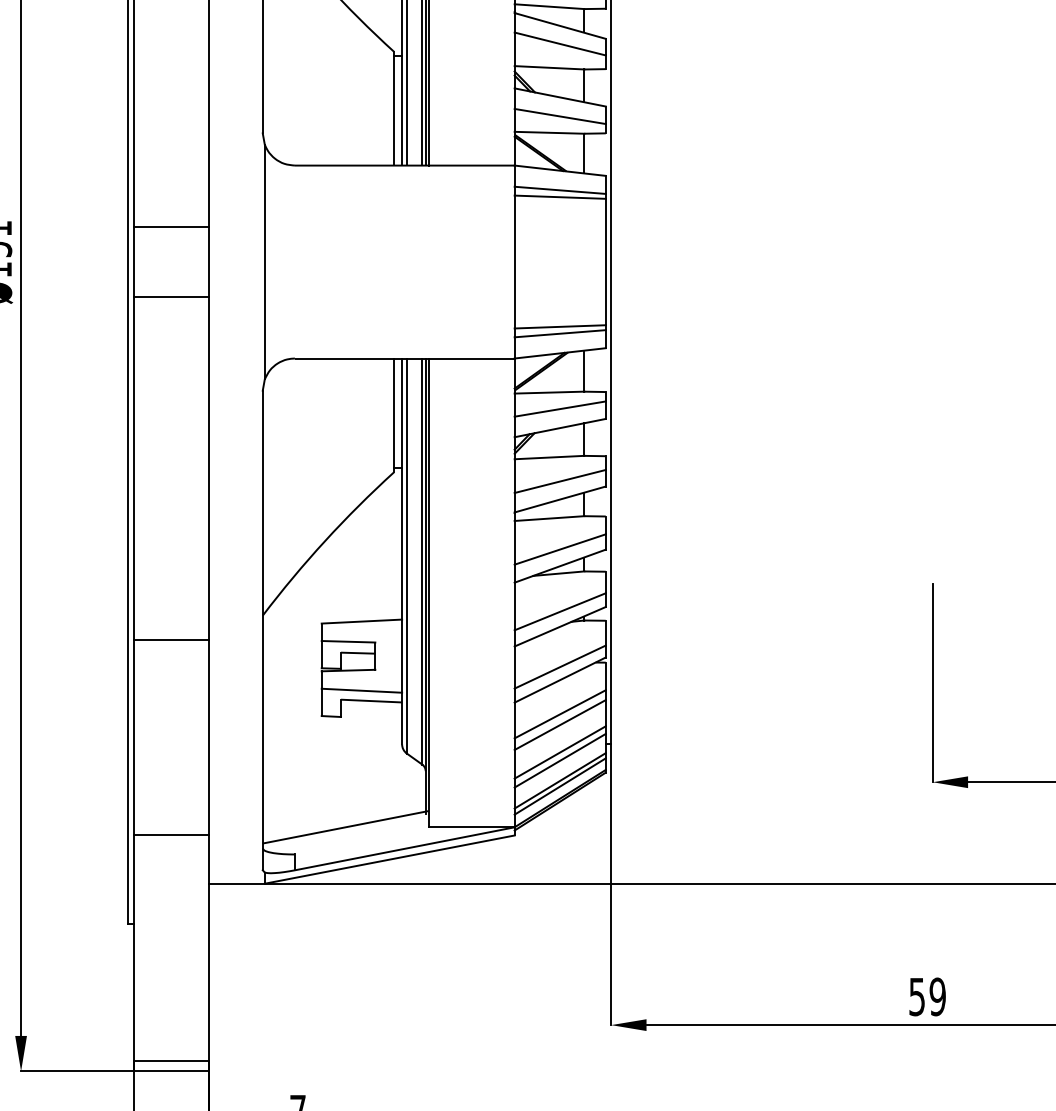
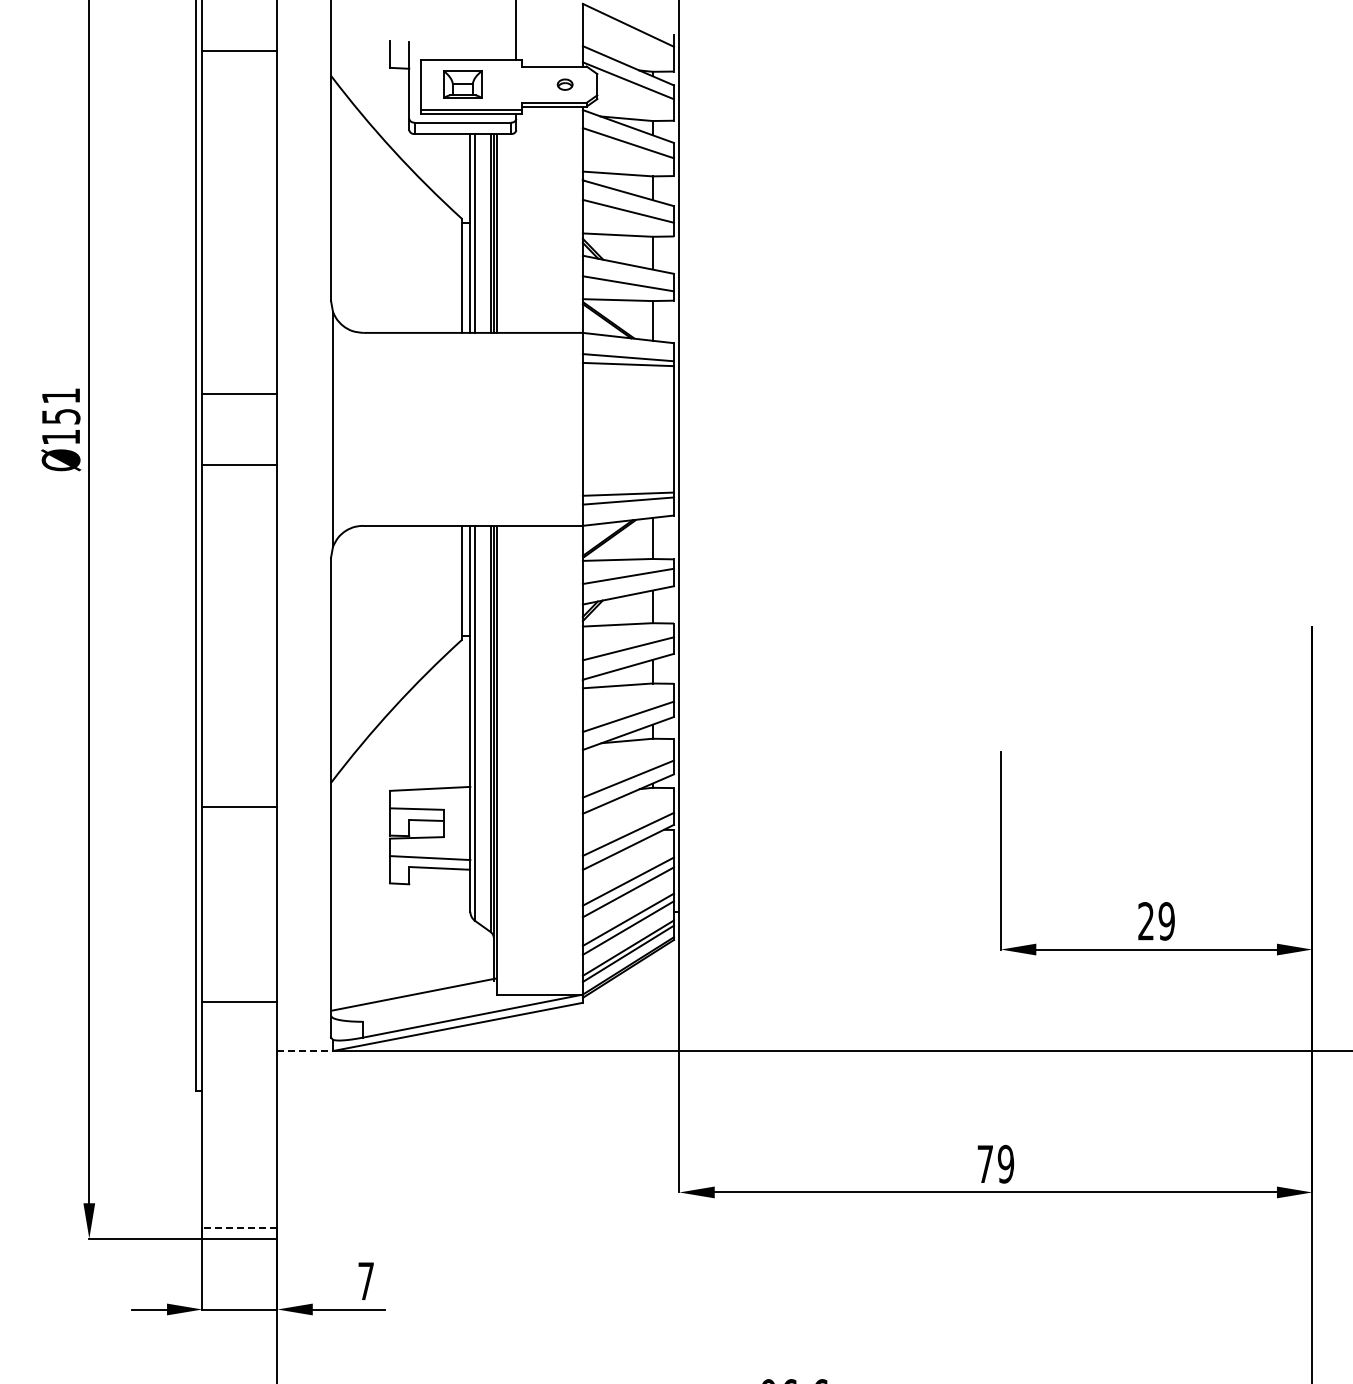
line: (237, 884) -> (305, 1051), solid -> dashed
text: (916, 997) -> (984, 1164), 59 -> 79
line: (171, 1060) -> (239, 1227), solid -> dashed

